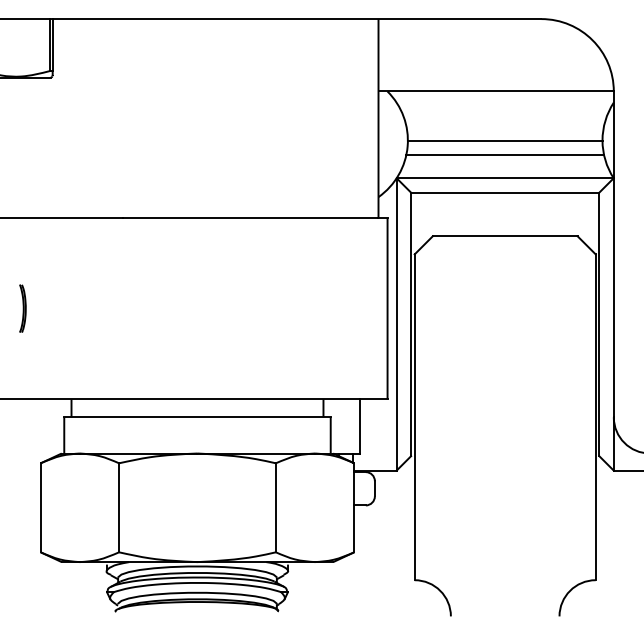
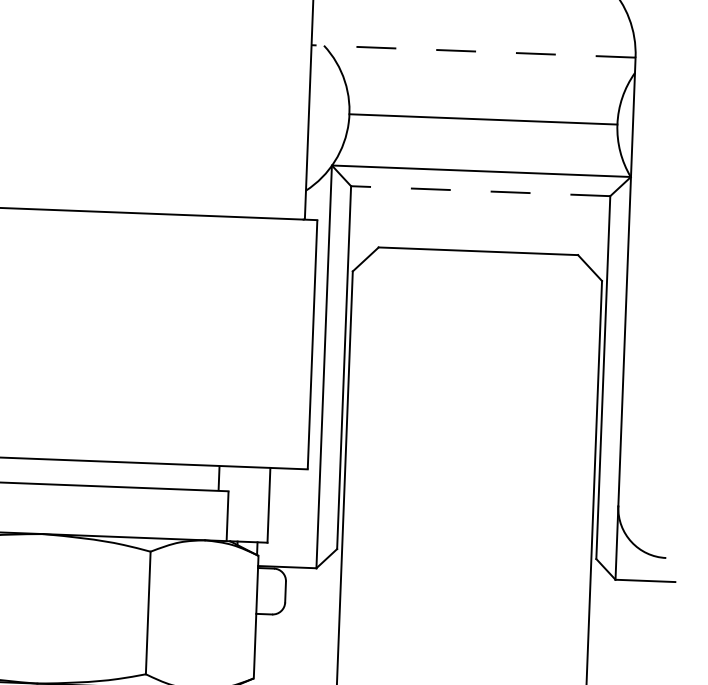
line: (496, 91) -> (474, 51), solid -> dashed
line: (505, 155) -> (483, 140), removed
line: (504, 192) -> (479, 190), solid -> dashed

